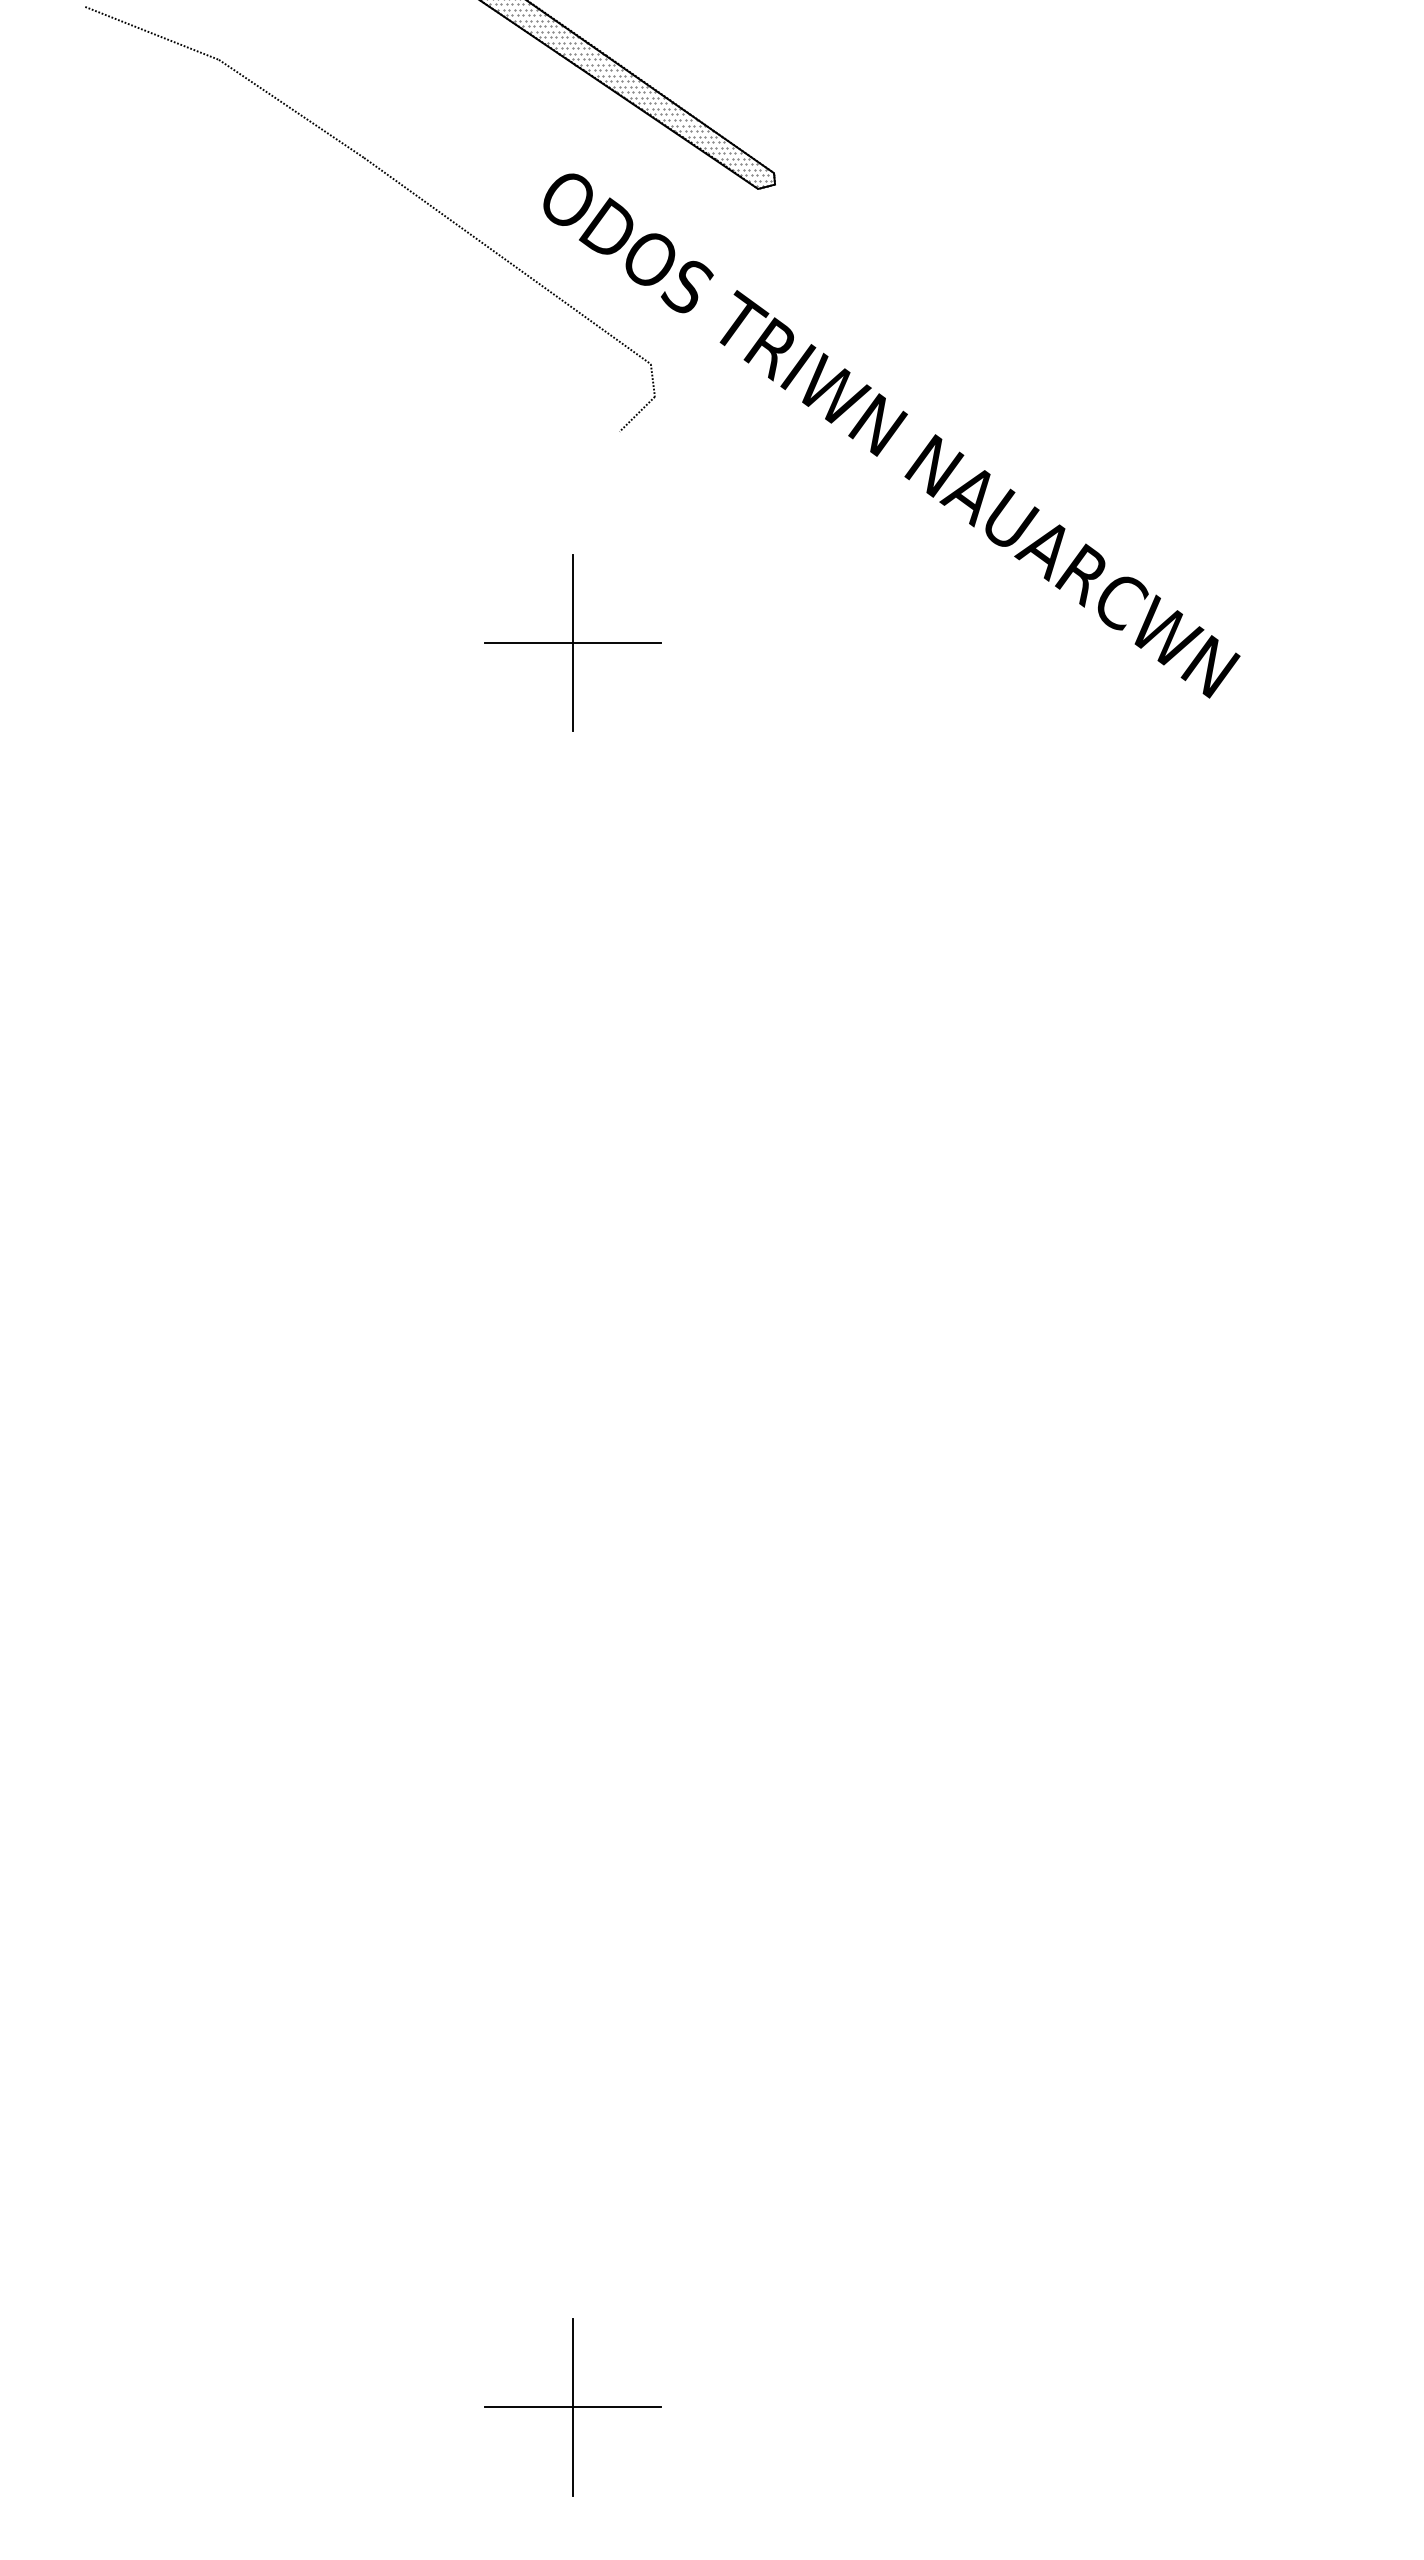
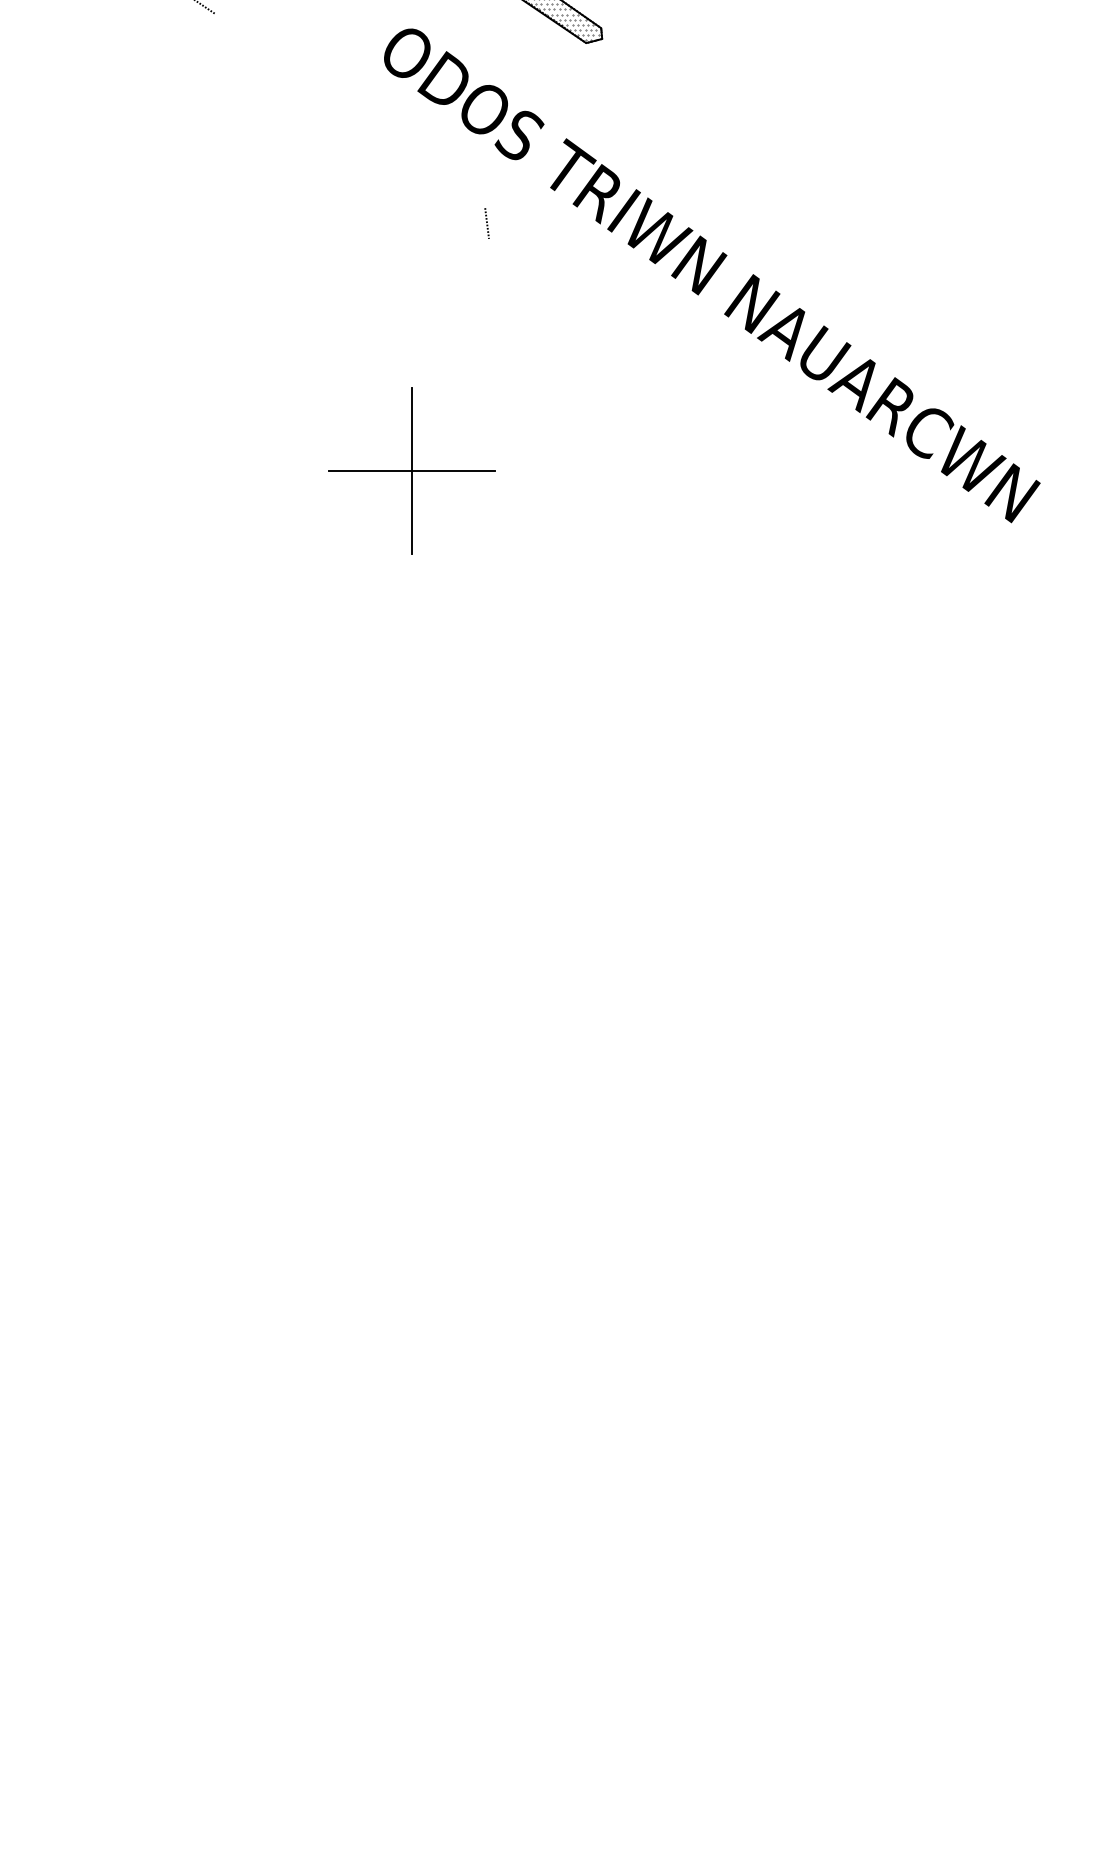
line: (507, 260) -> (350, 110), removed
line: (636, 413) -> (471, 254), removed

